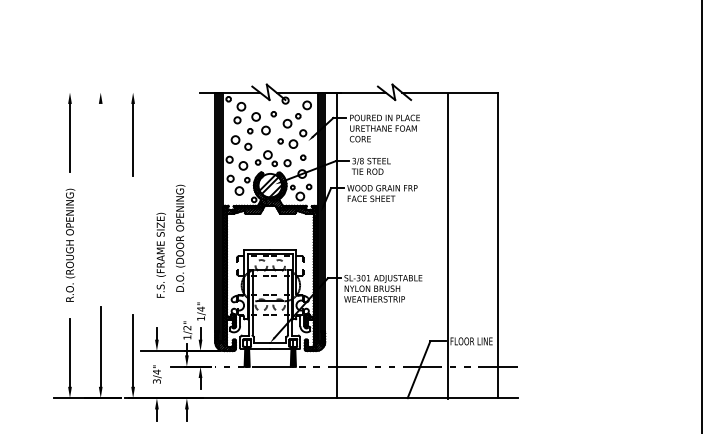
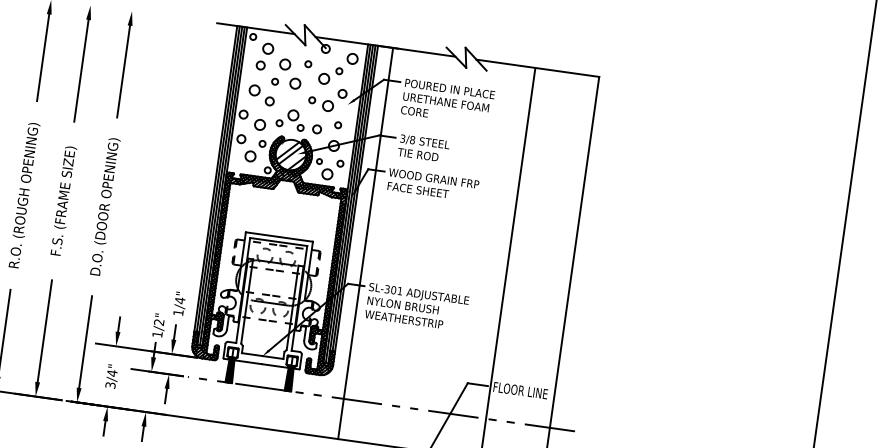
line: (100, 143) -> (81, 70), added
text: (180, 237) -> (105, 205), moved
text: (160, 254) -> (62, 199), moved

